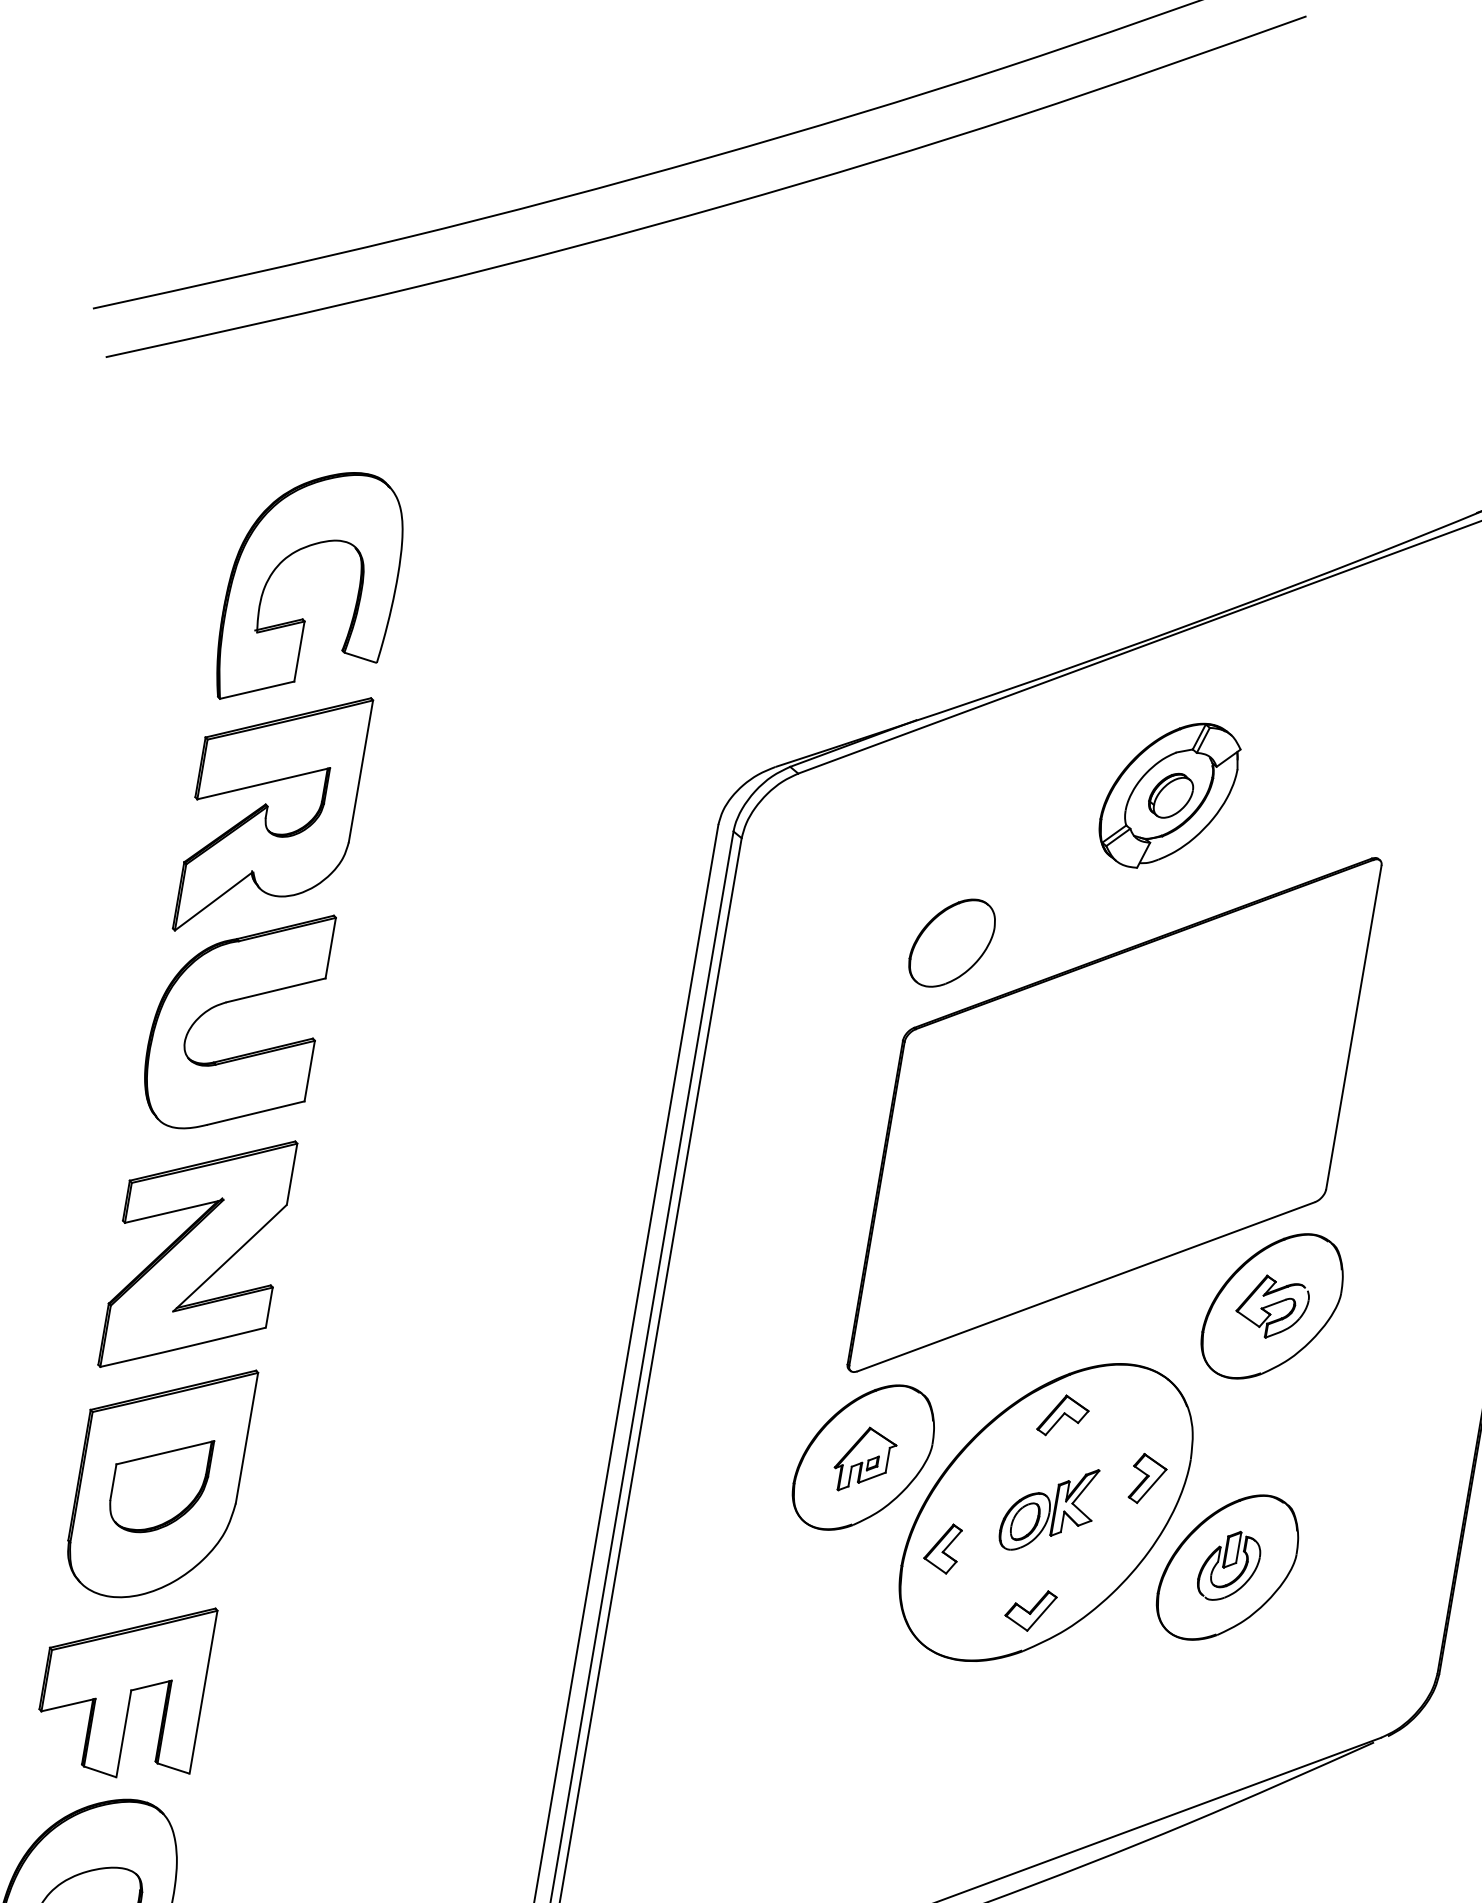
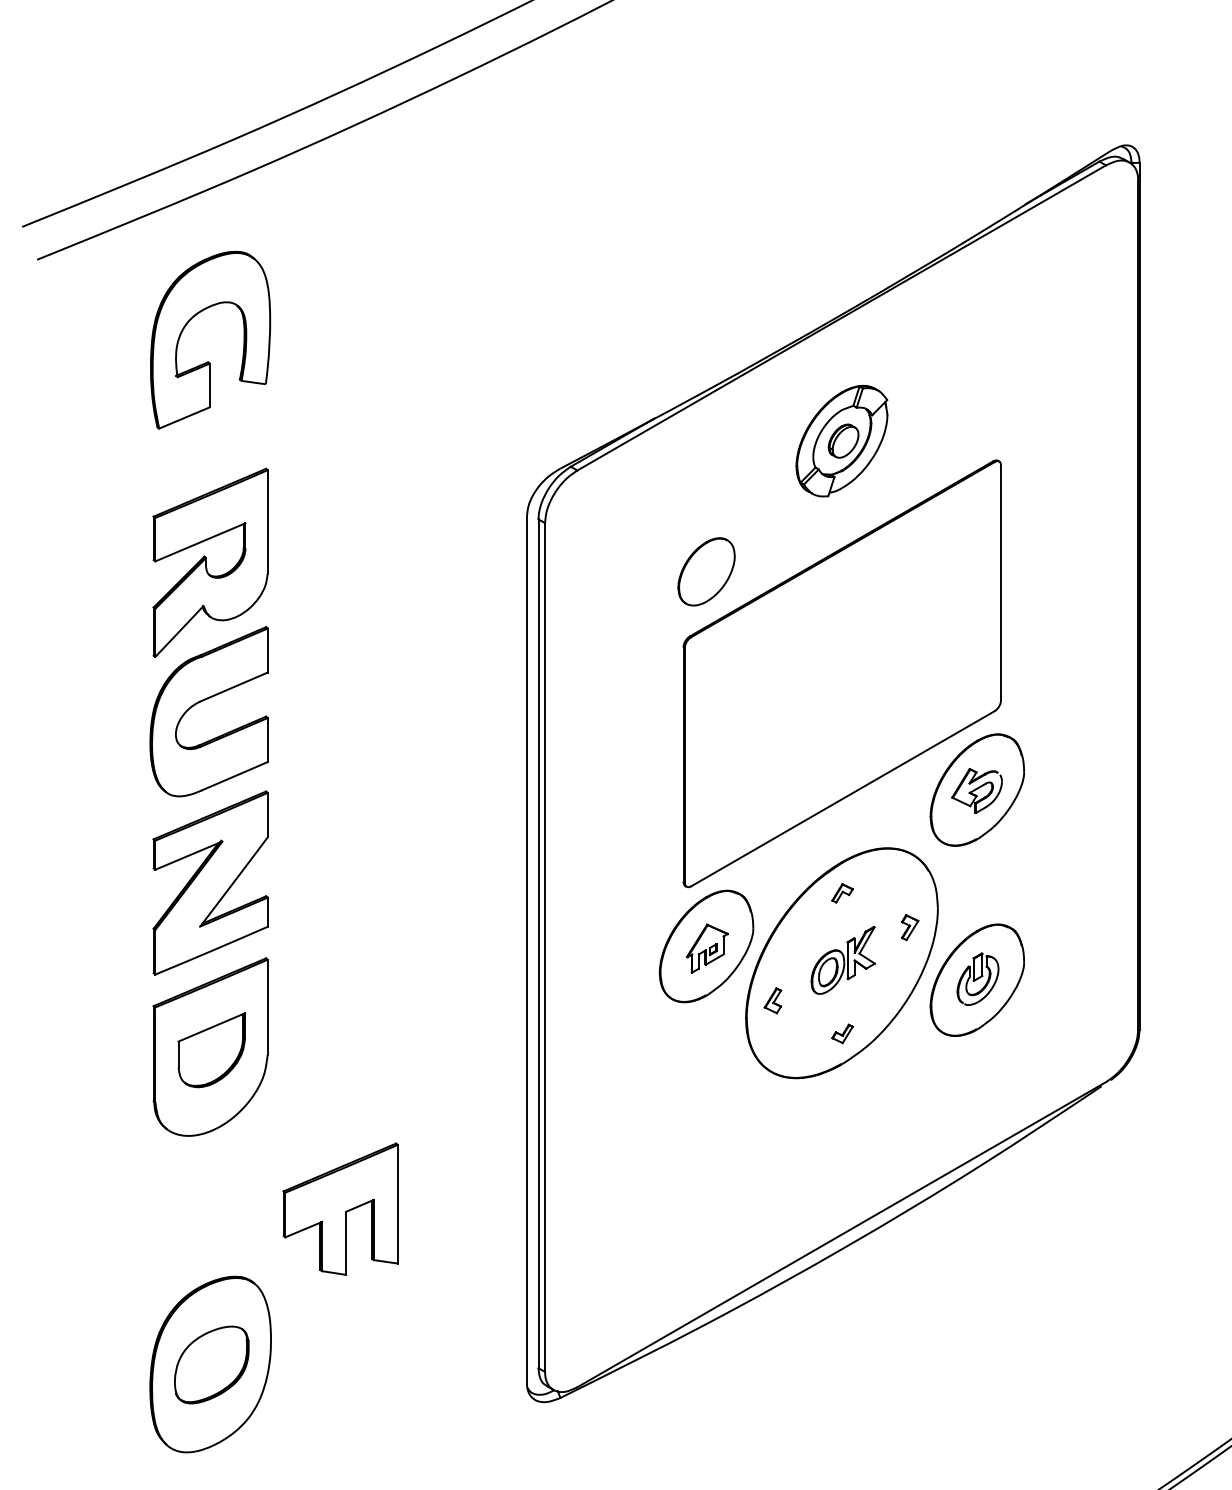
part: (303, 618) -> (208, 361), moved
part: (1063, 1416) -> (842, 893), size x0.6
part: (1147, 1479) -> (909, 927), size x0.7
part: (942, 1547) -> (772, 1000), size x0.7
part: (1030, 1609) -> (842, 1033), size x0.6
part: (123, 1684) -> (340, 1208), moved

